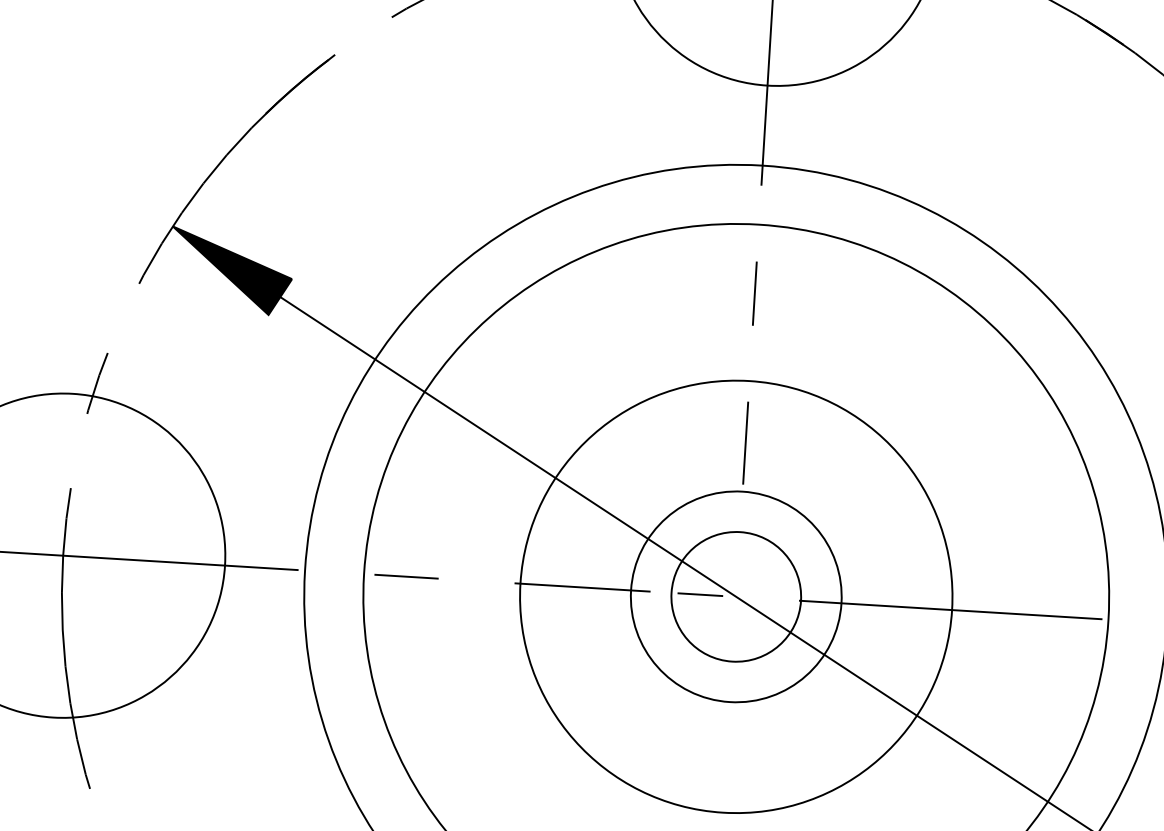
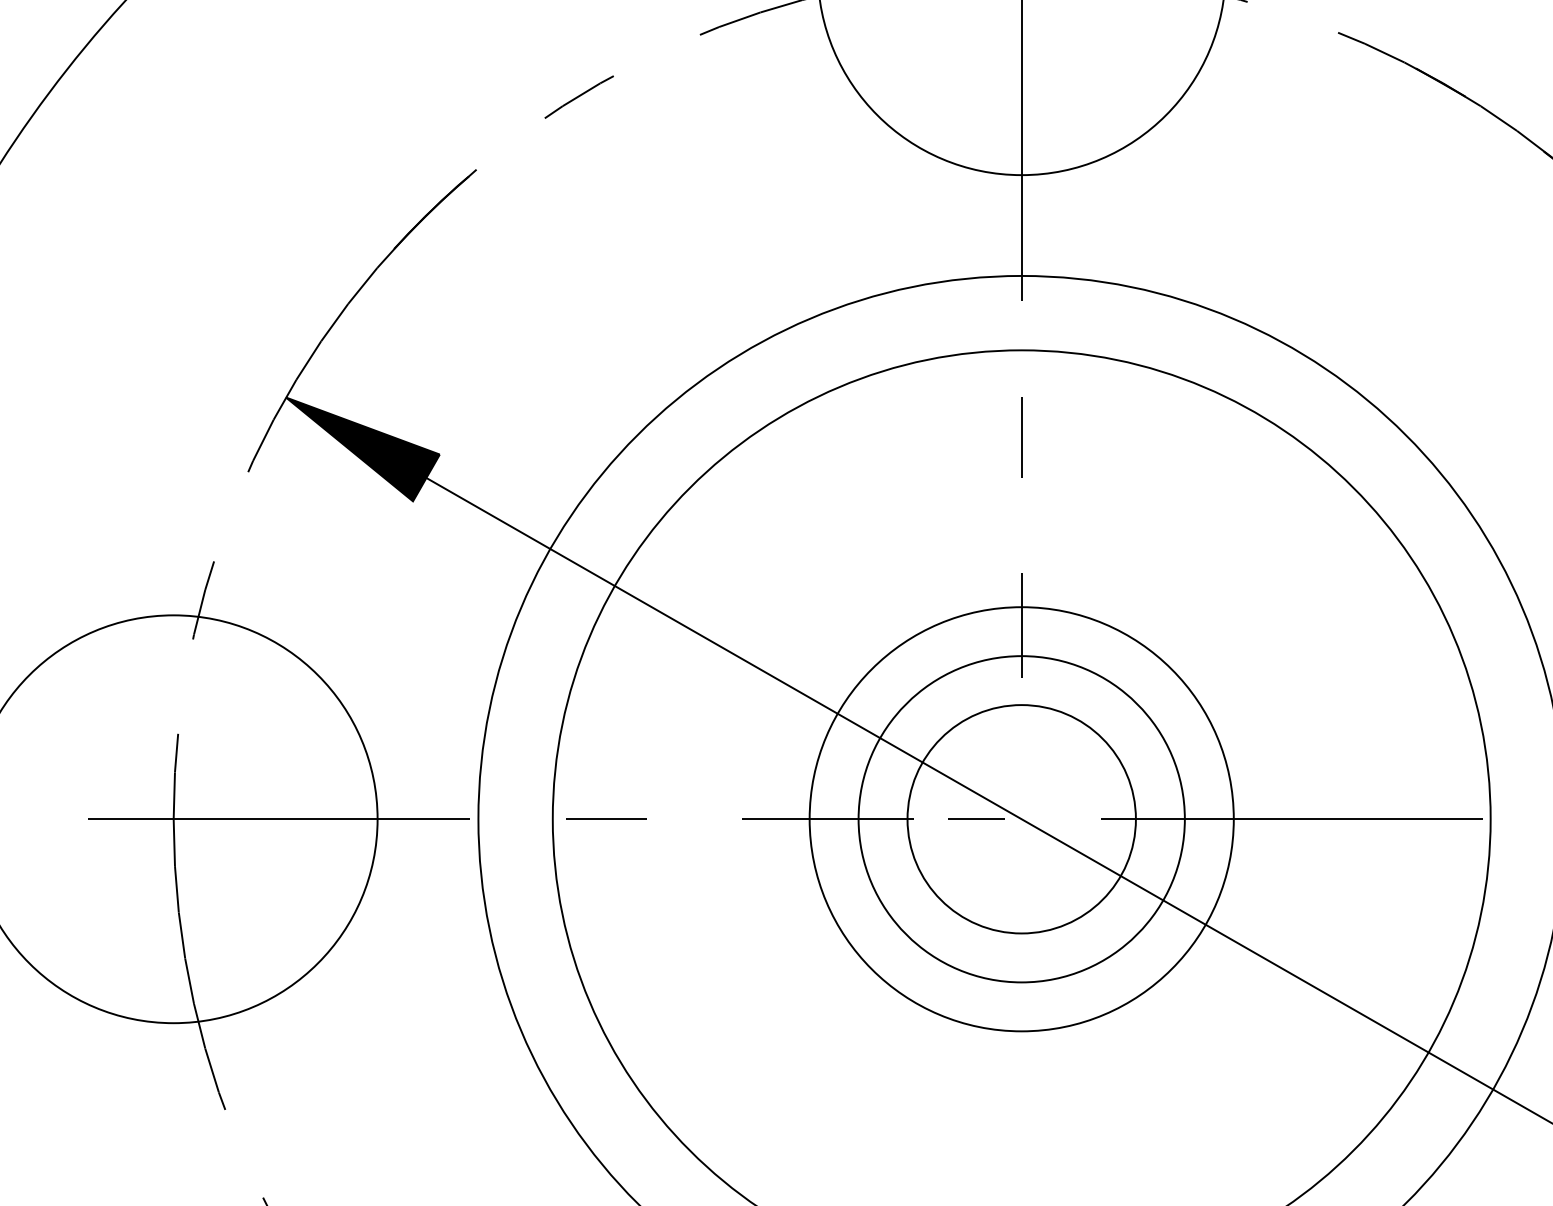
circle: (736, 596) -> (1021, 818), size x1.4
circle: (736, 596) -> (1021, 818), size x1.6
circle: (736, 597) -> (1021, 819), size x0.6

